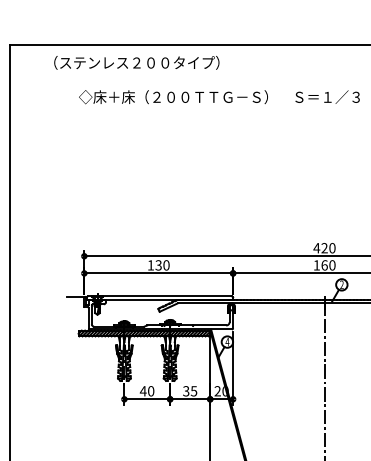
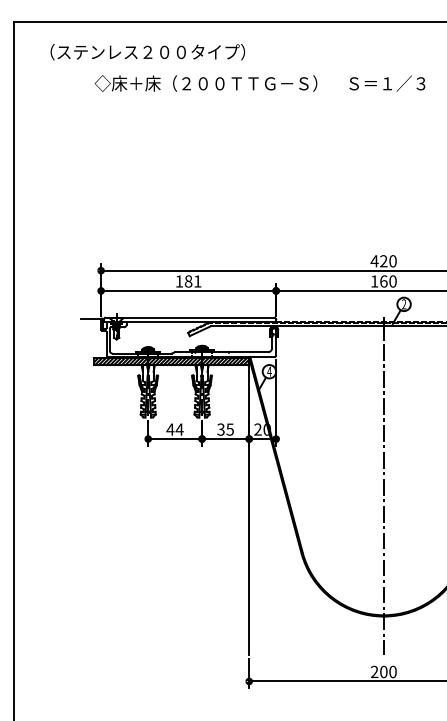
text: (136, 63) -> (147, 52), moved
text: (162, 265) -> (192, 281), 130 -> 181
text: (150, 391) -> (179, 429), 40 -> 44

